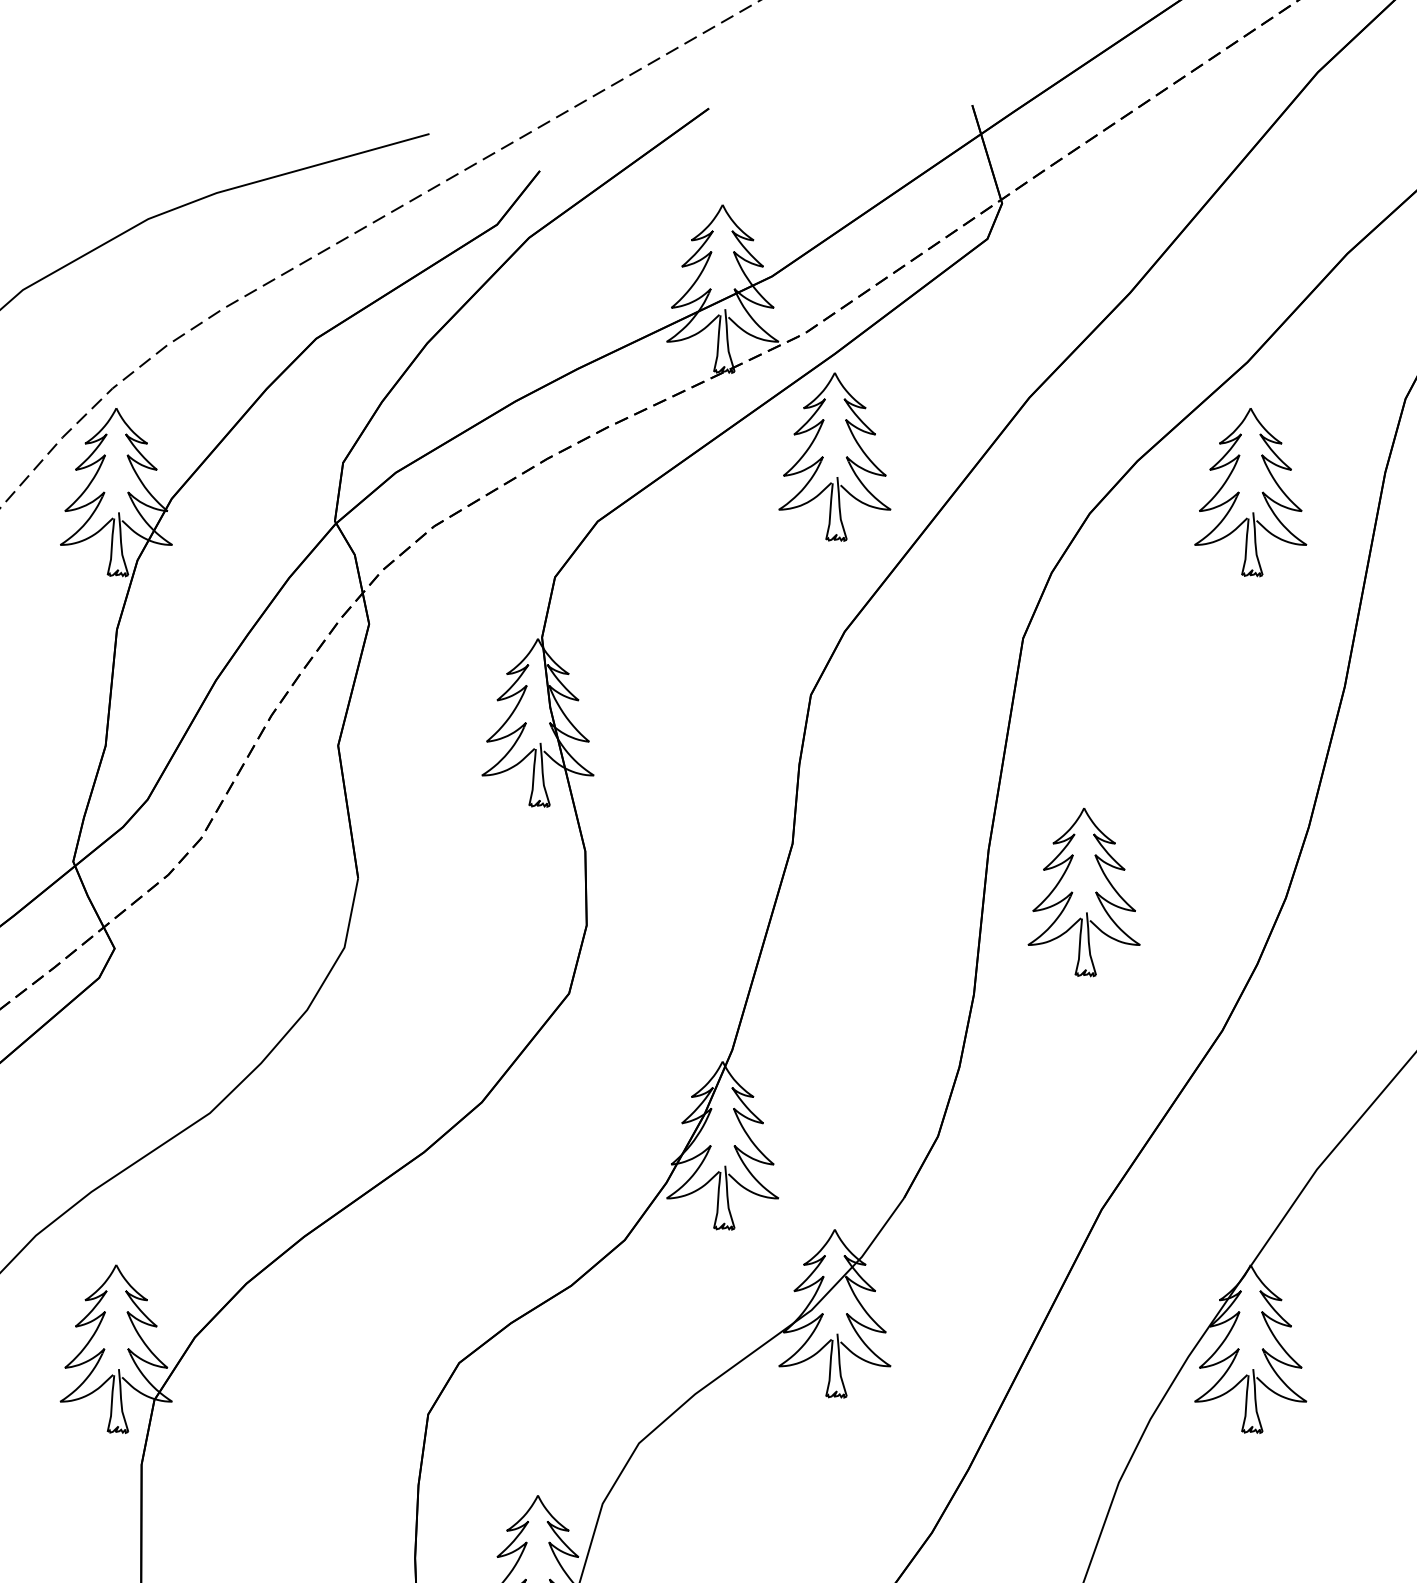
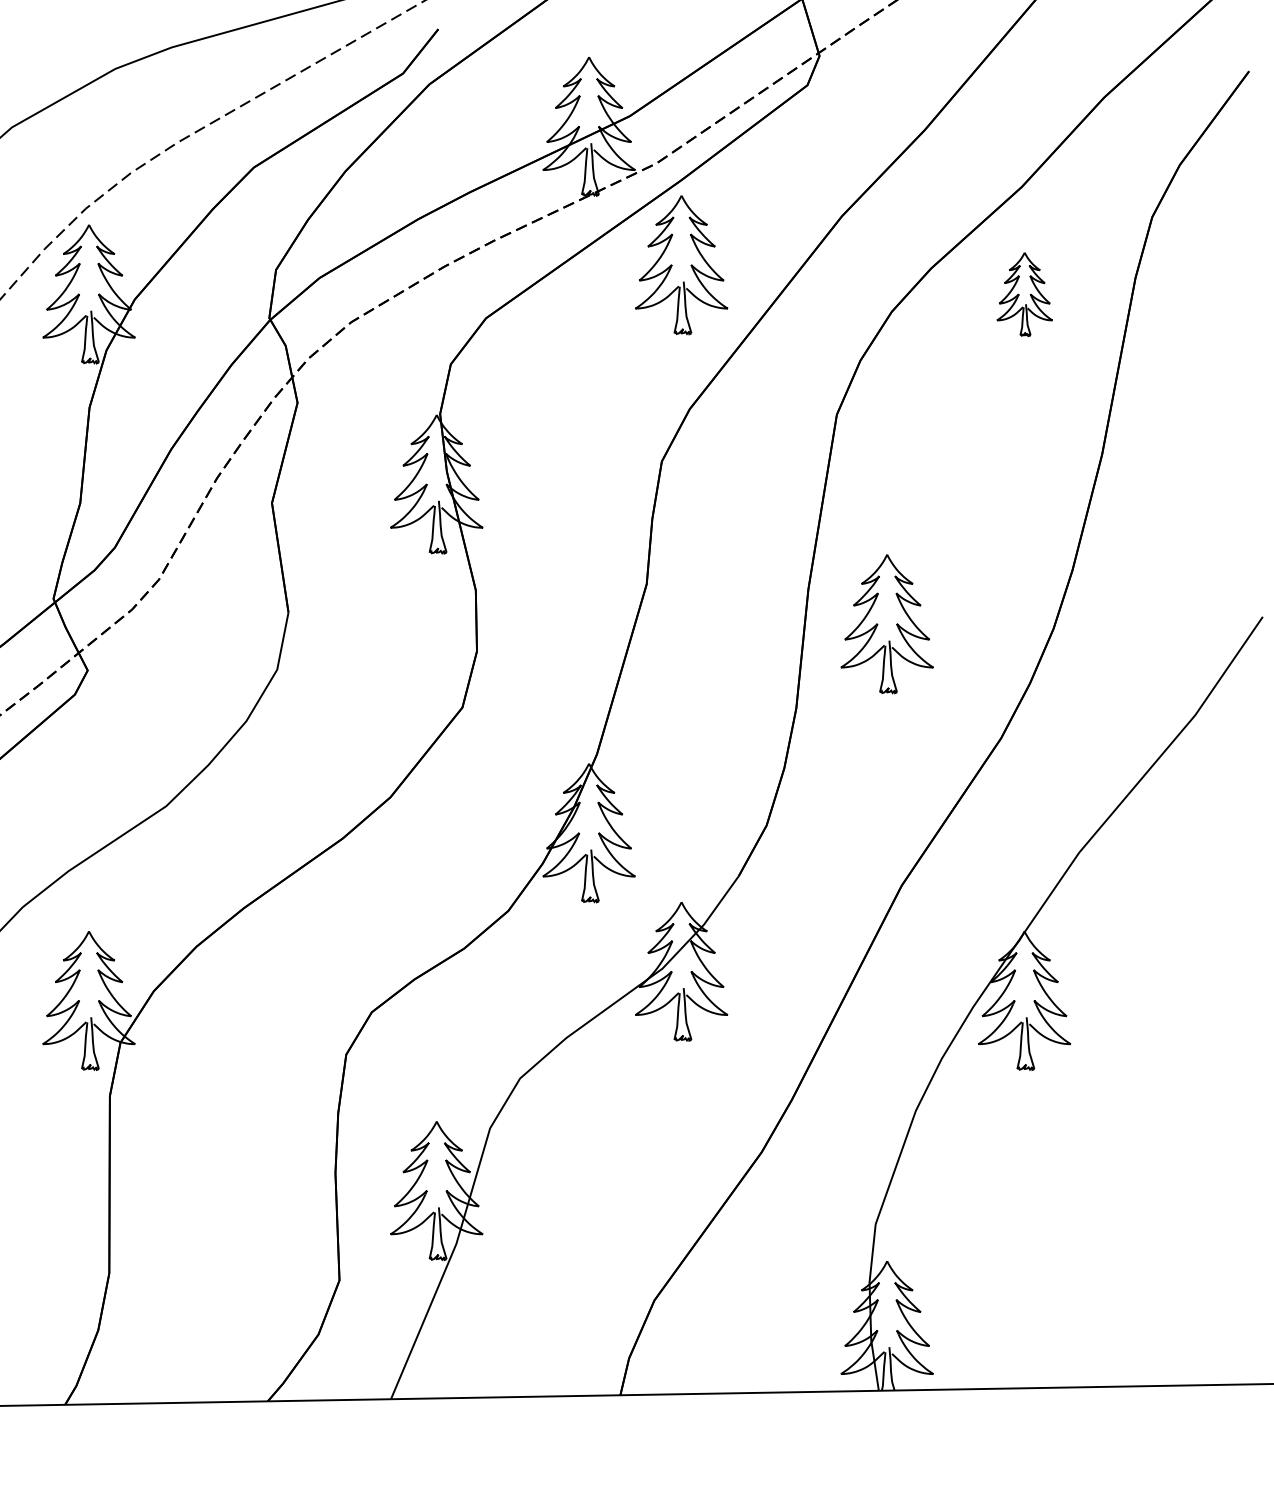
part: (1250, 492) -> (1024, 294), size x0.6

